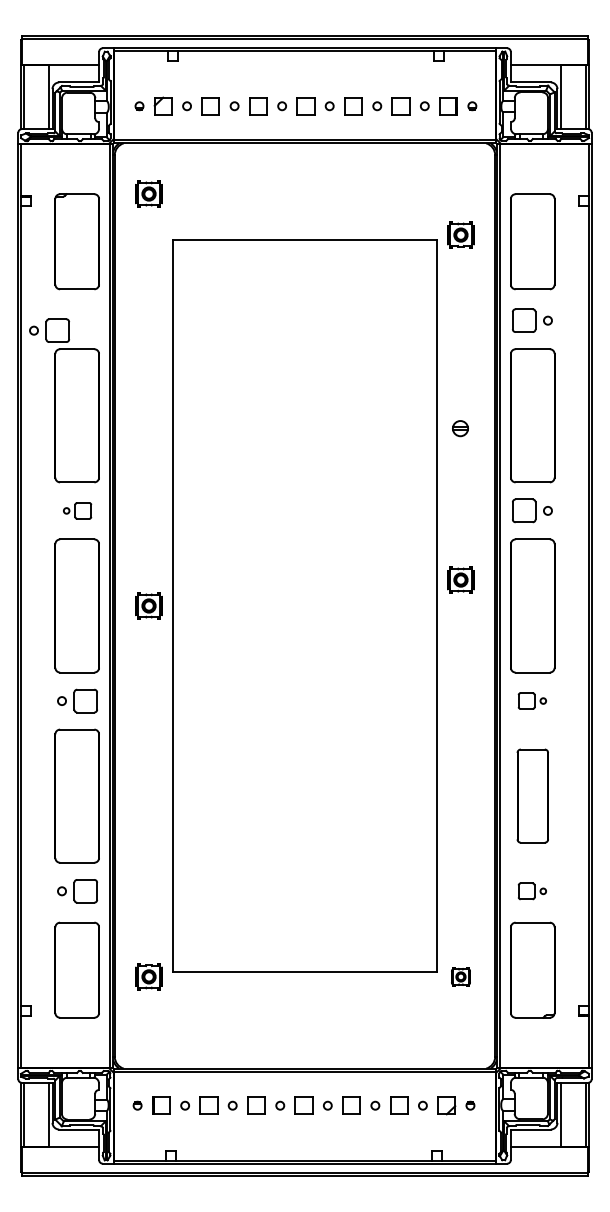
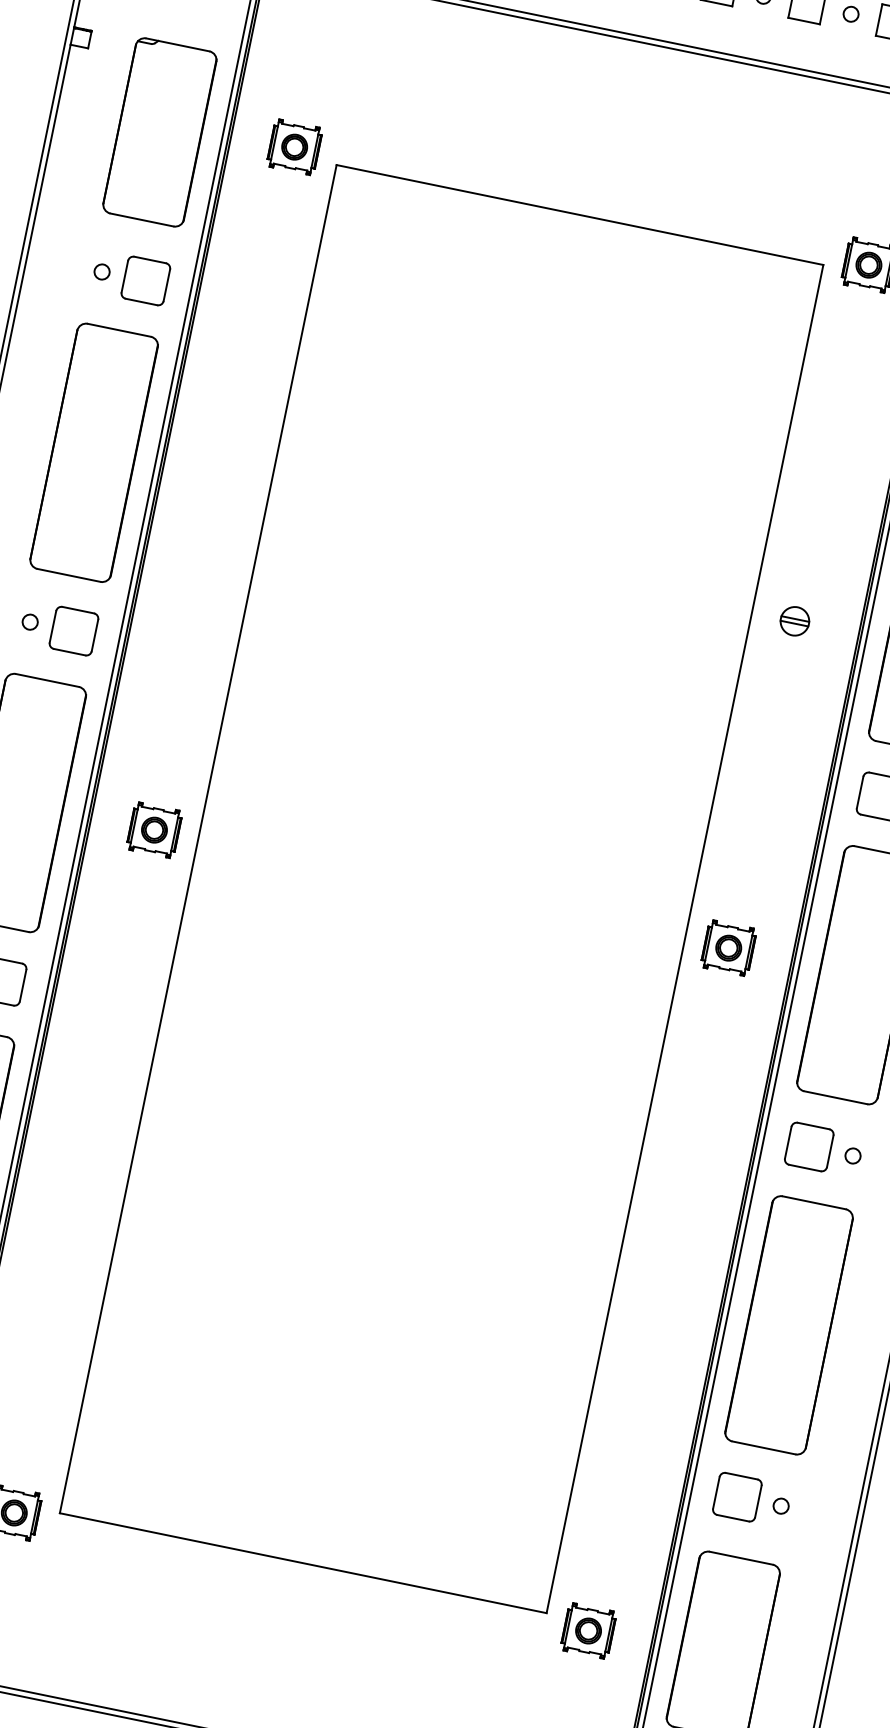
part: (148, 193) -> (293, 145), moved
part: (49, 330) -> (130, 277), moved
part: (77, 510) -> (58, 627), size x1.43
part: (460, 579) -> (728, 946), moved
part: (532, 700) -> (824, 1149), size x1.43
part: (532, 795) -> (788, 1323), size x1.43
part: (532, 891) -> (752, 1500), size x1.43
part: (460, 976) -> (587, 1630), size x1.43

